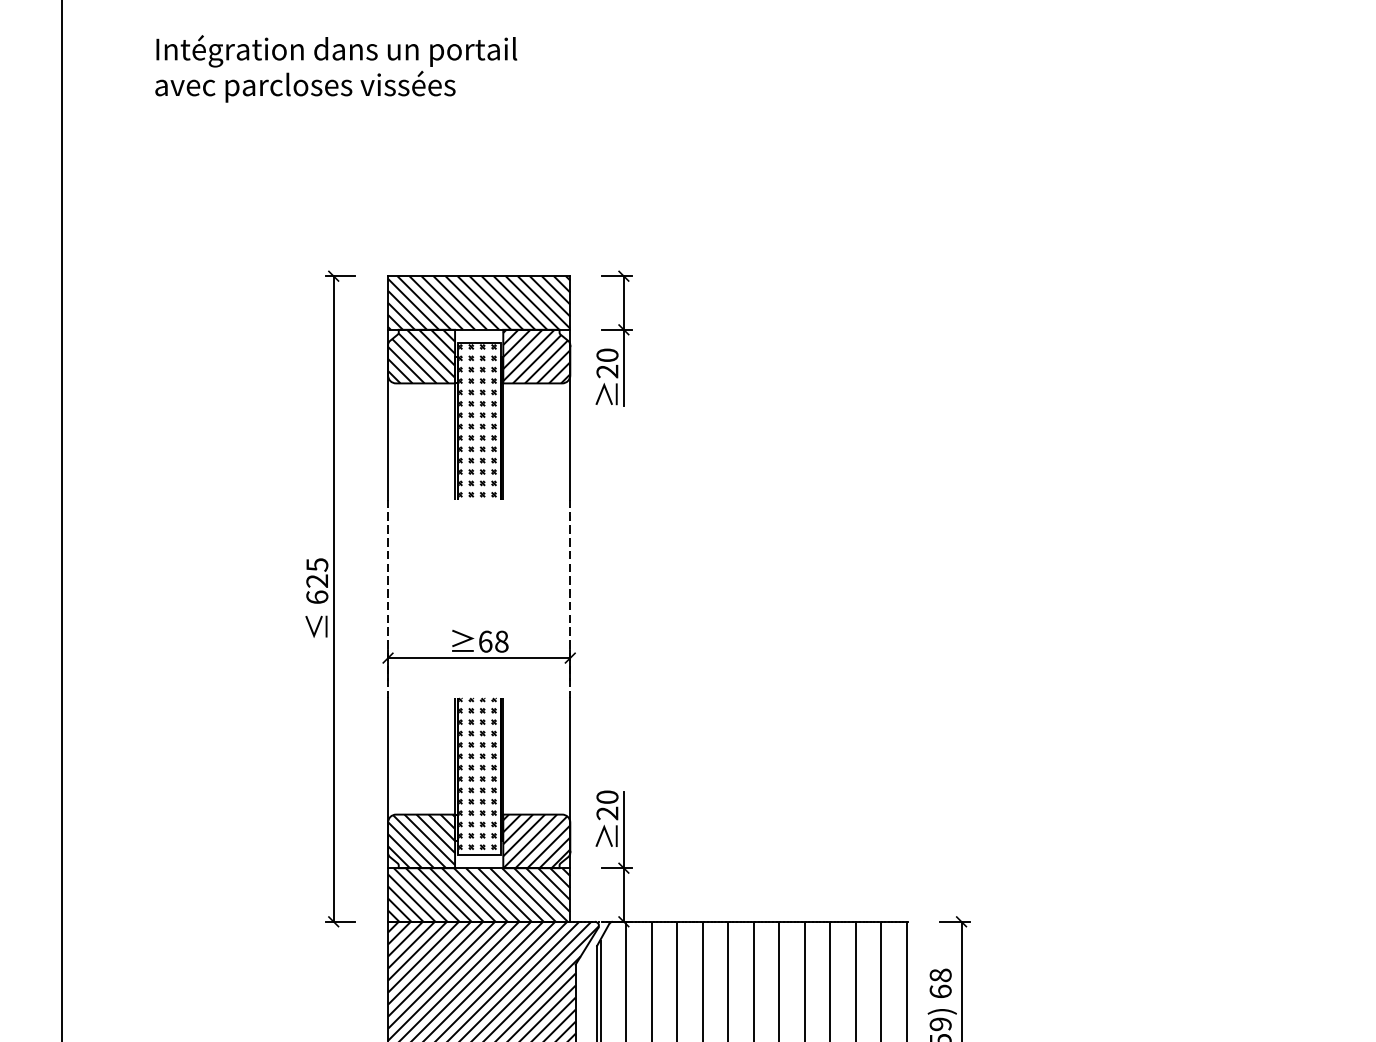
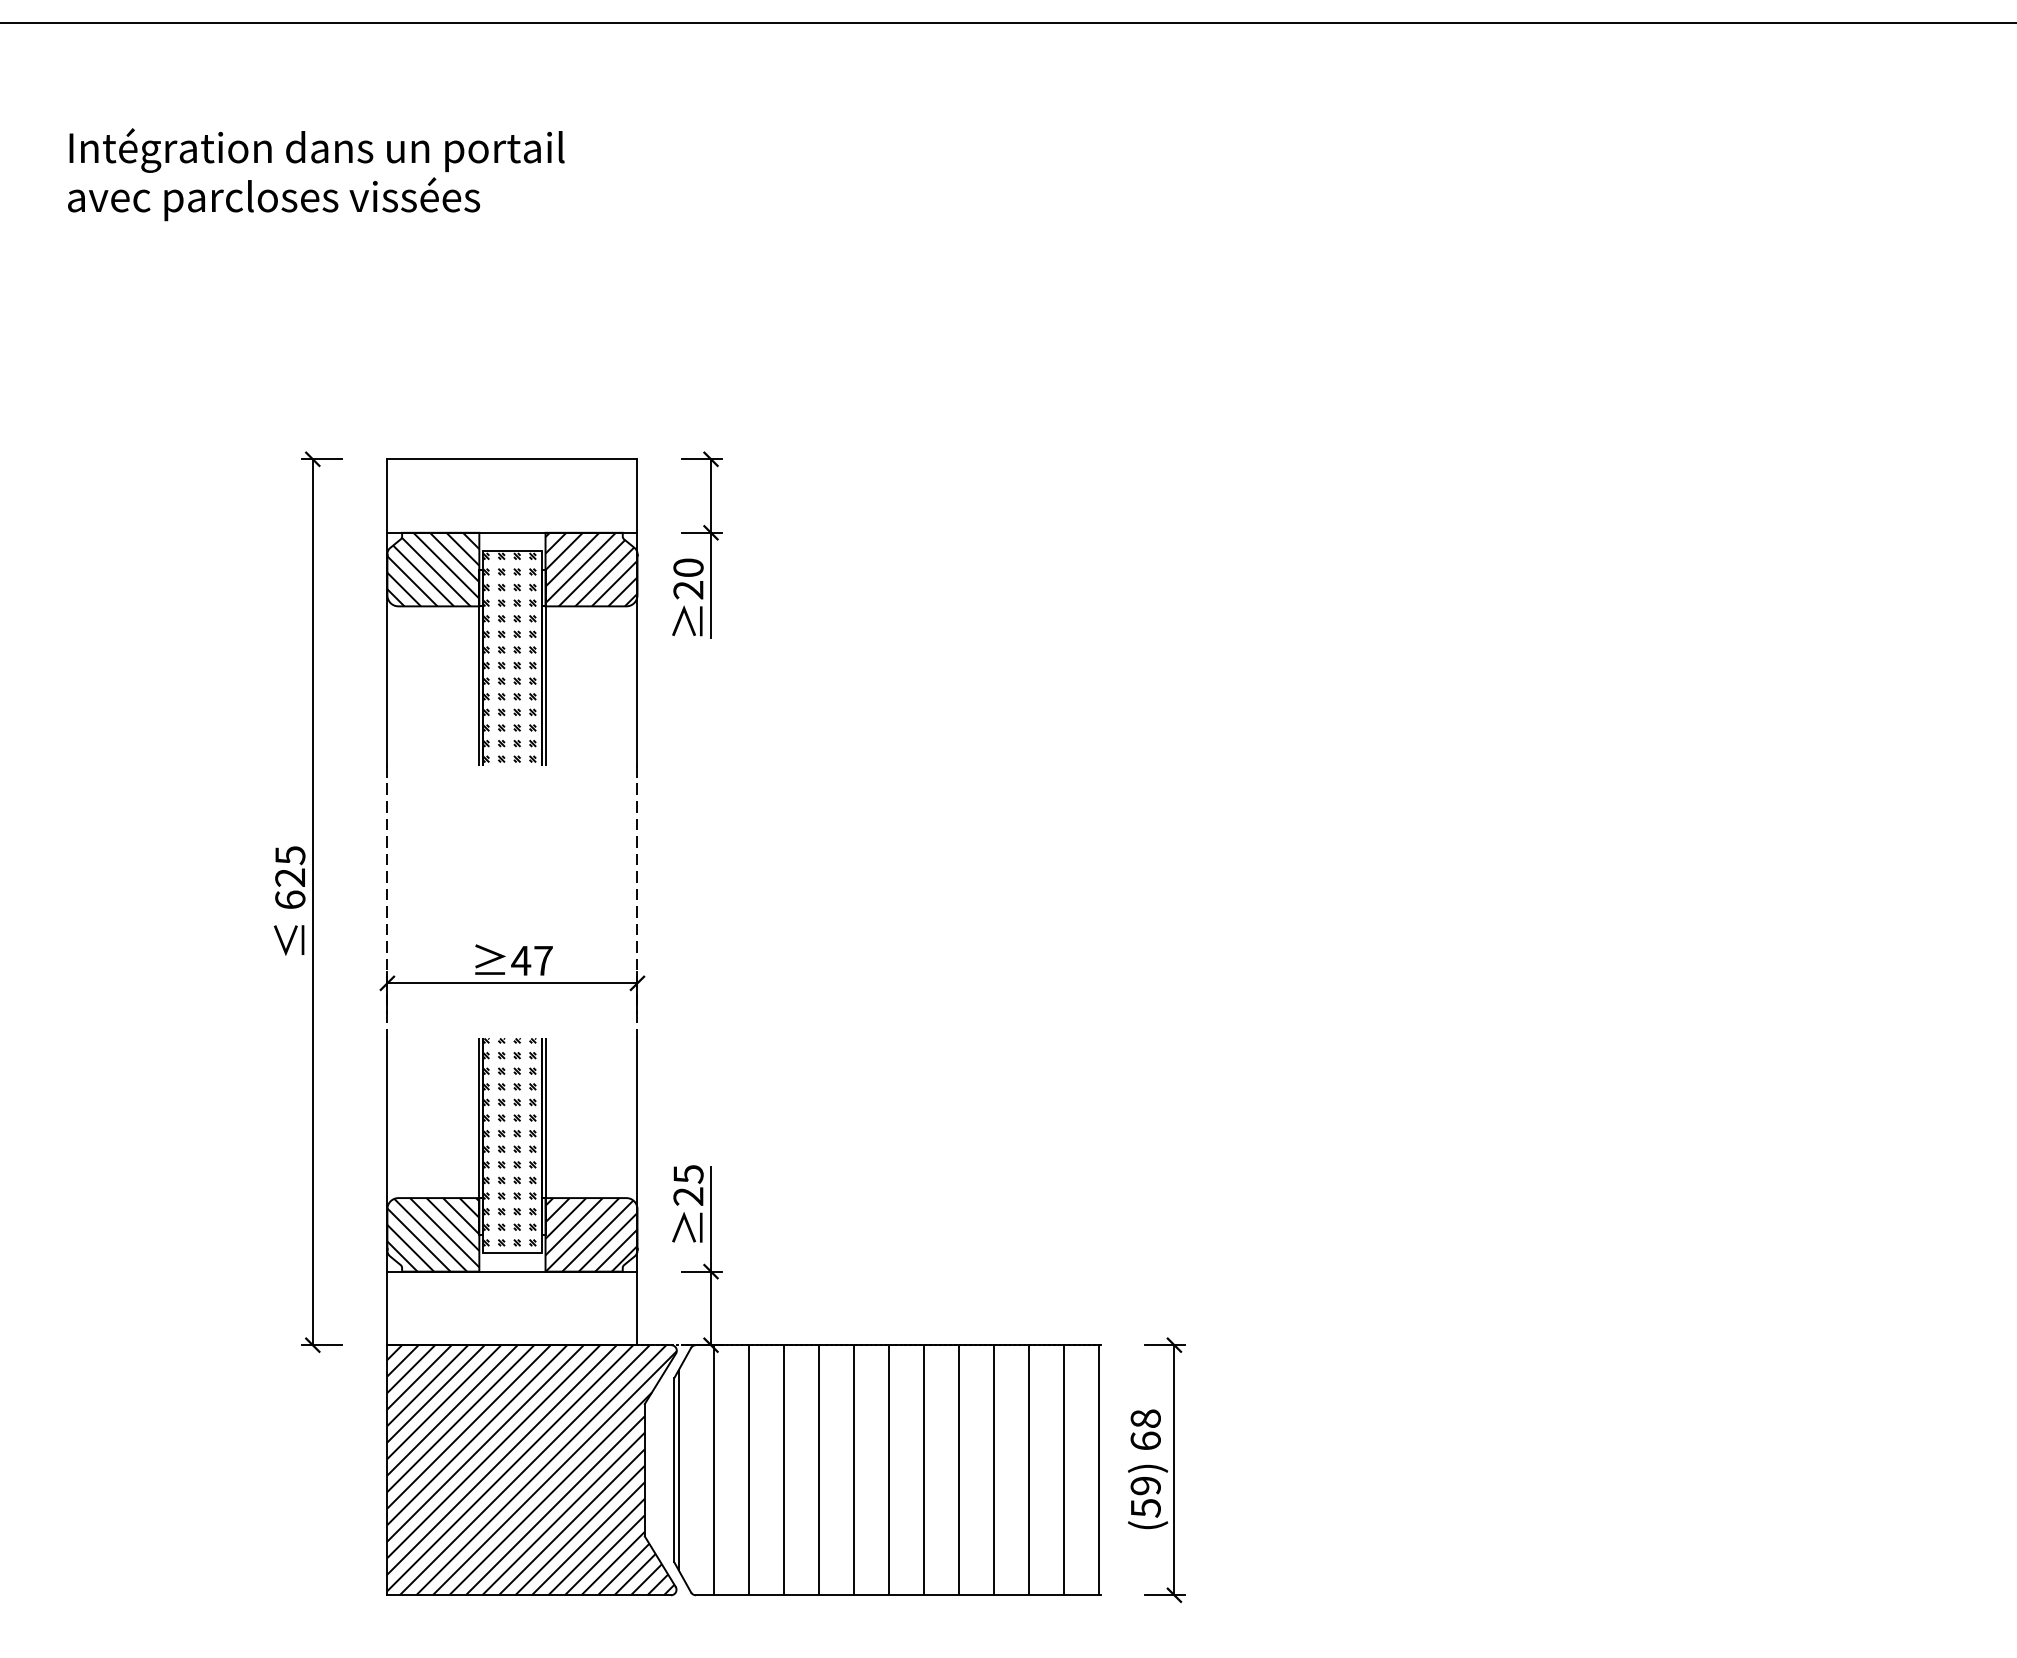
hatch: (479, 302) -> (512, 495), removed
text: (493, 641) -> (531, 960), 68 -> 47
text: (607, 797) -> (688, 1174), 20 -> 25
hatch: (479, 895) -> (512, 1308), removed

